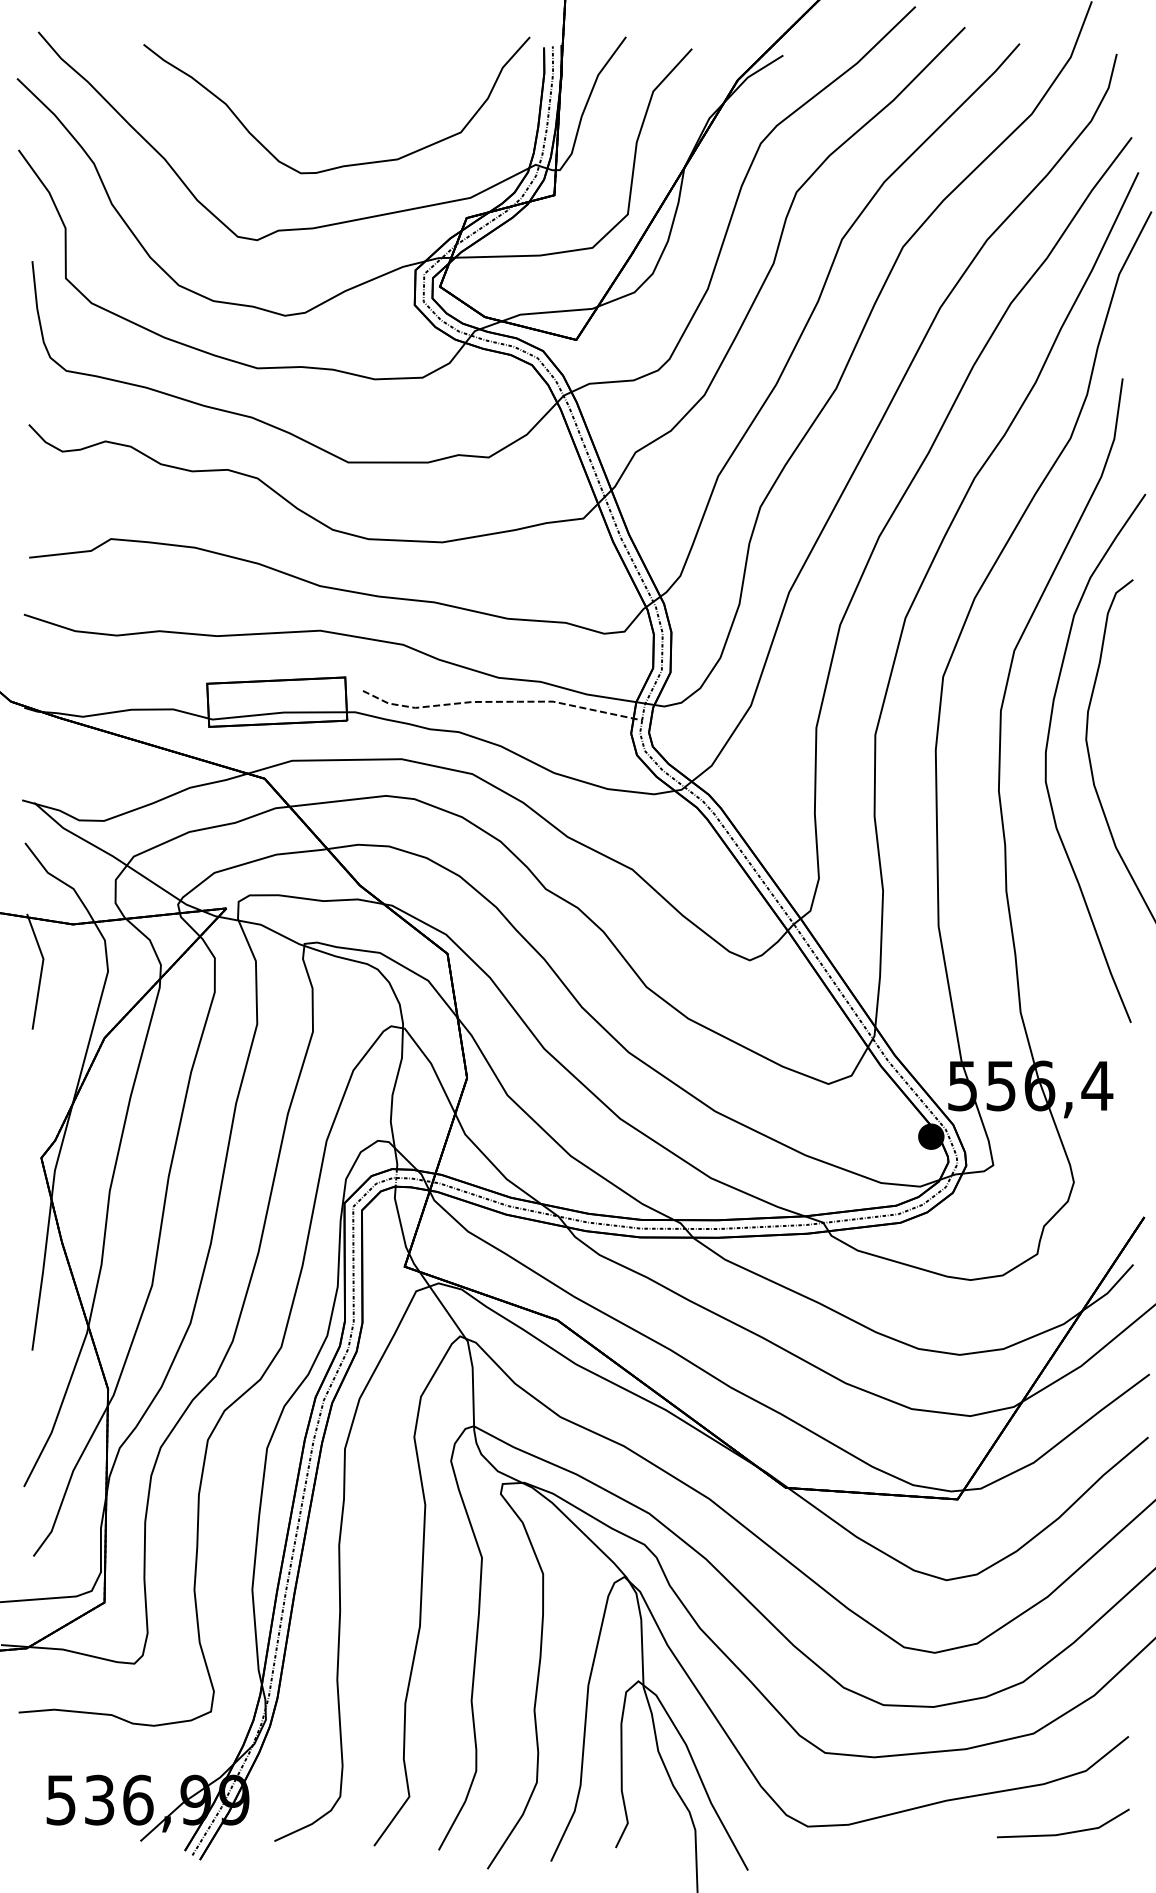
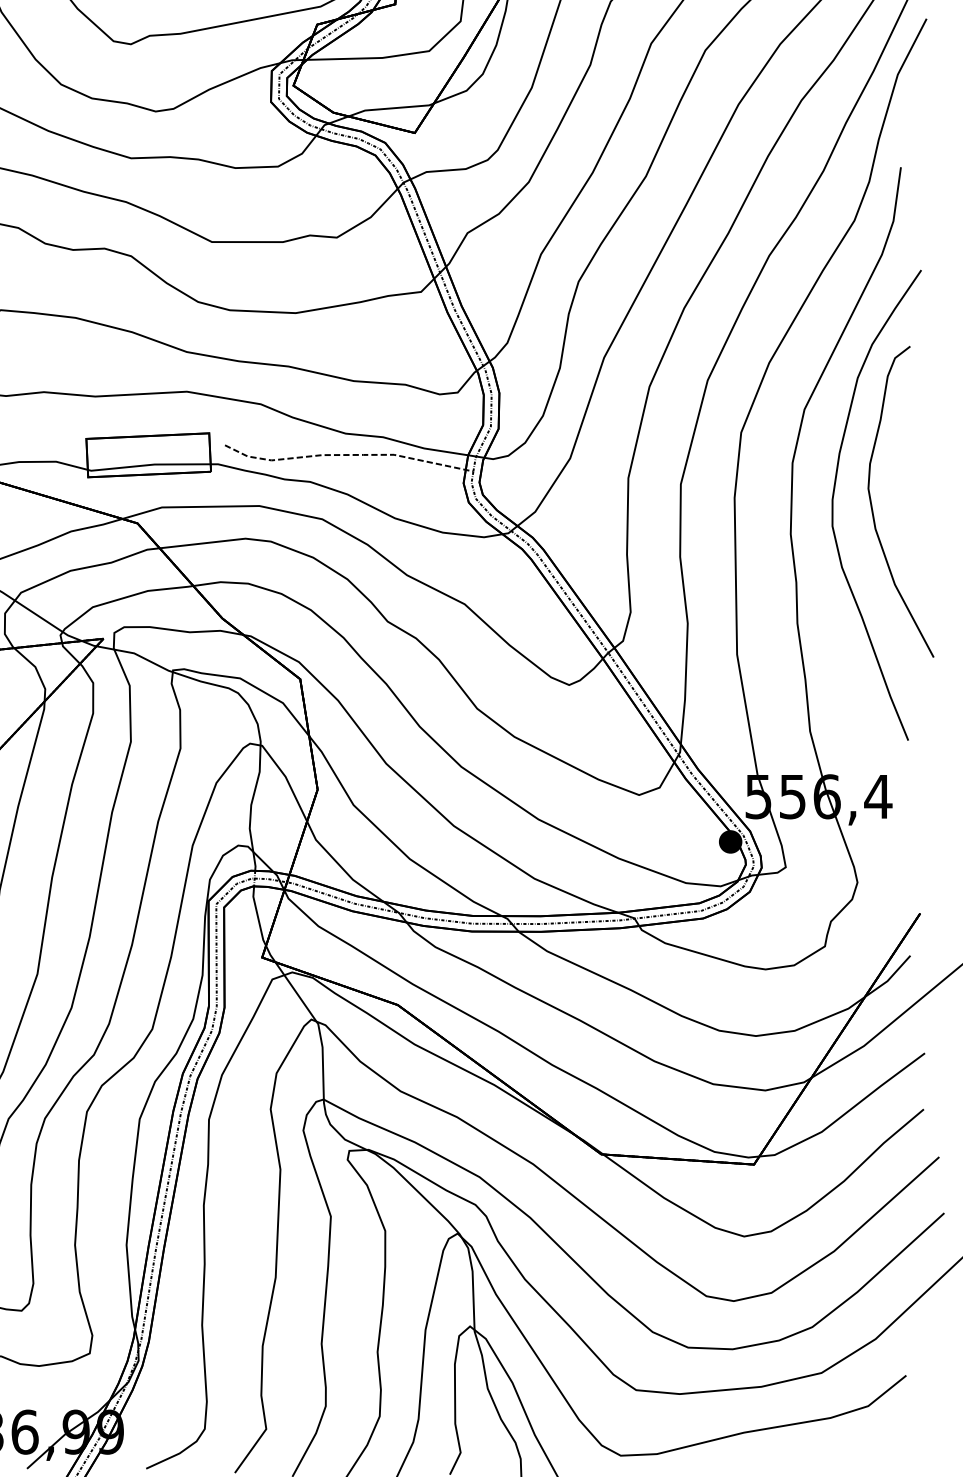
line: (1064, 1832) -> (849, 1460), removed

